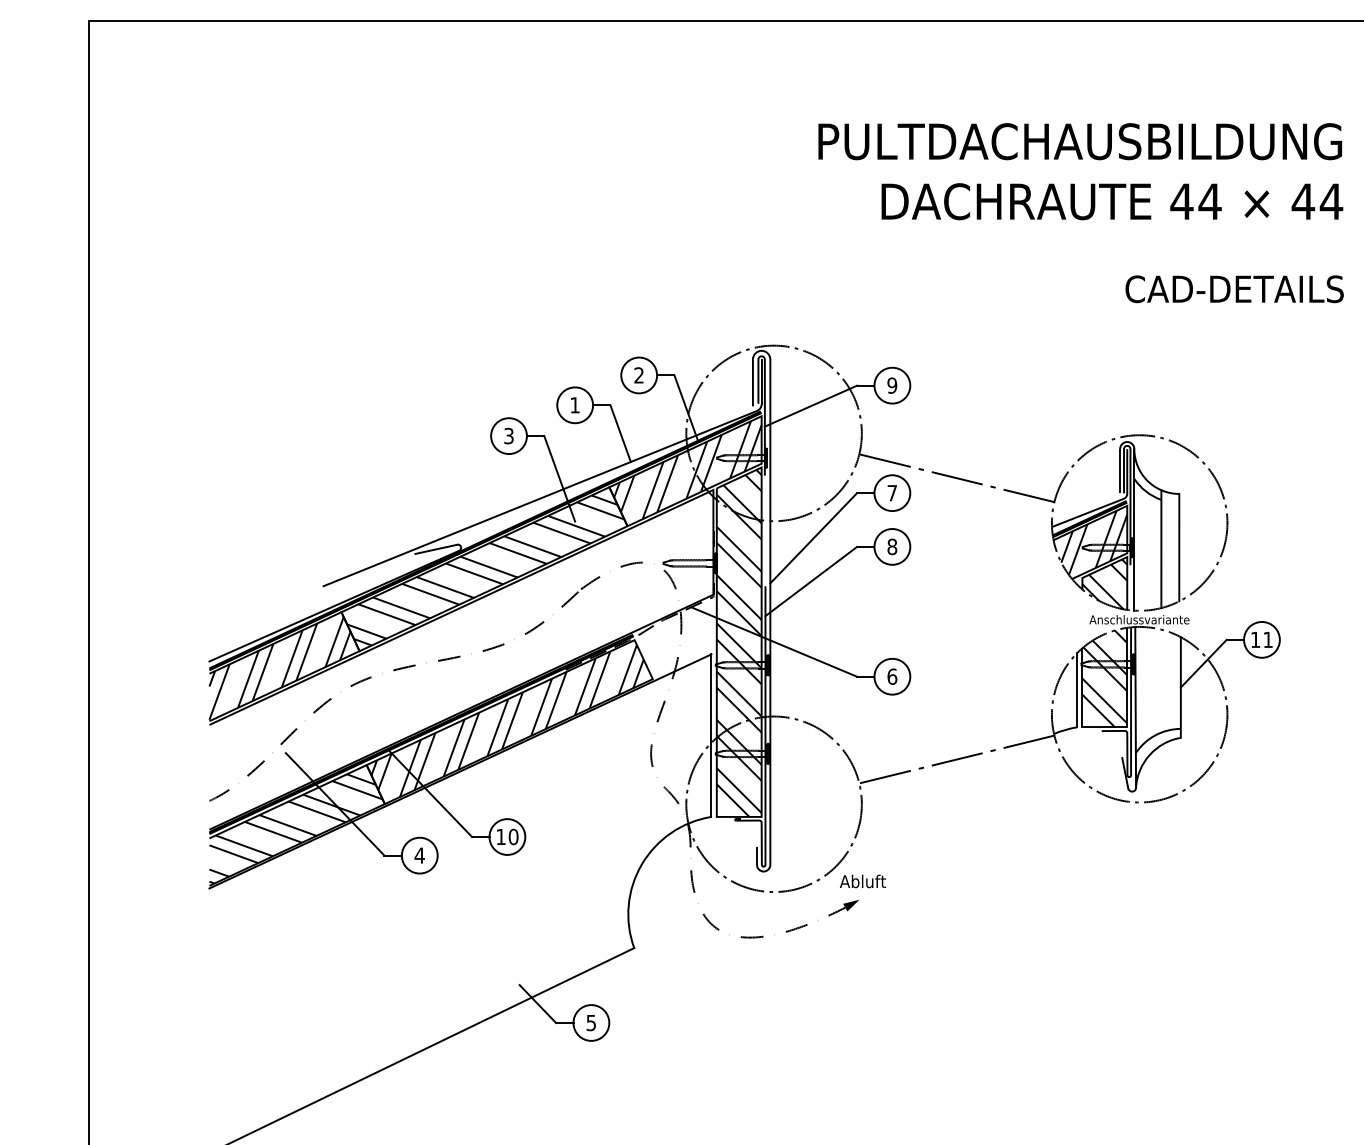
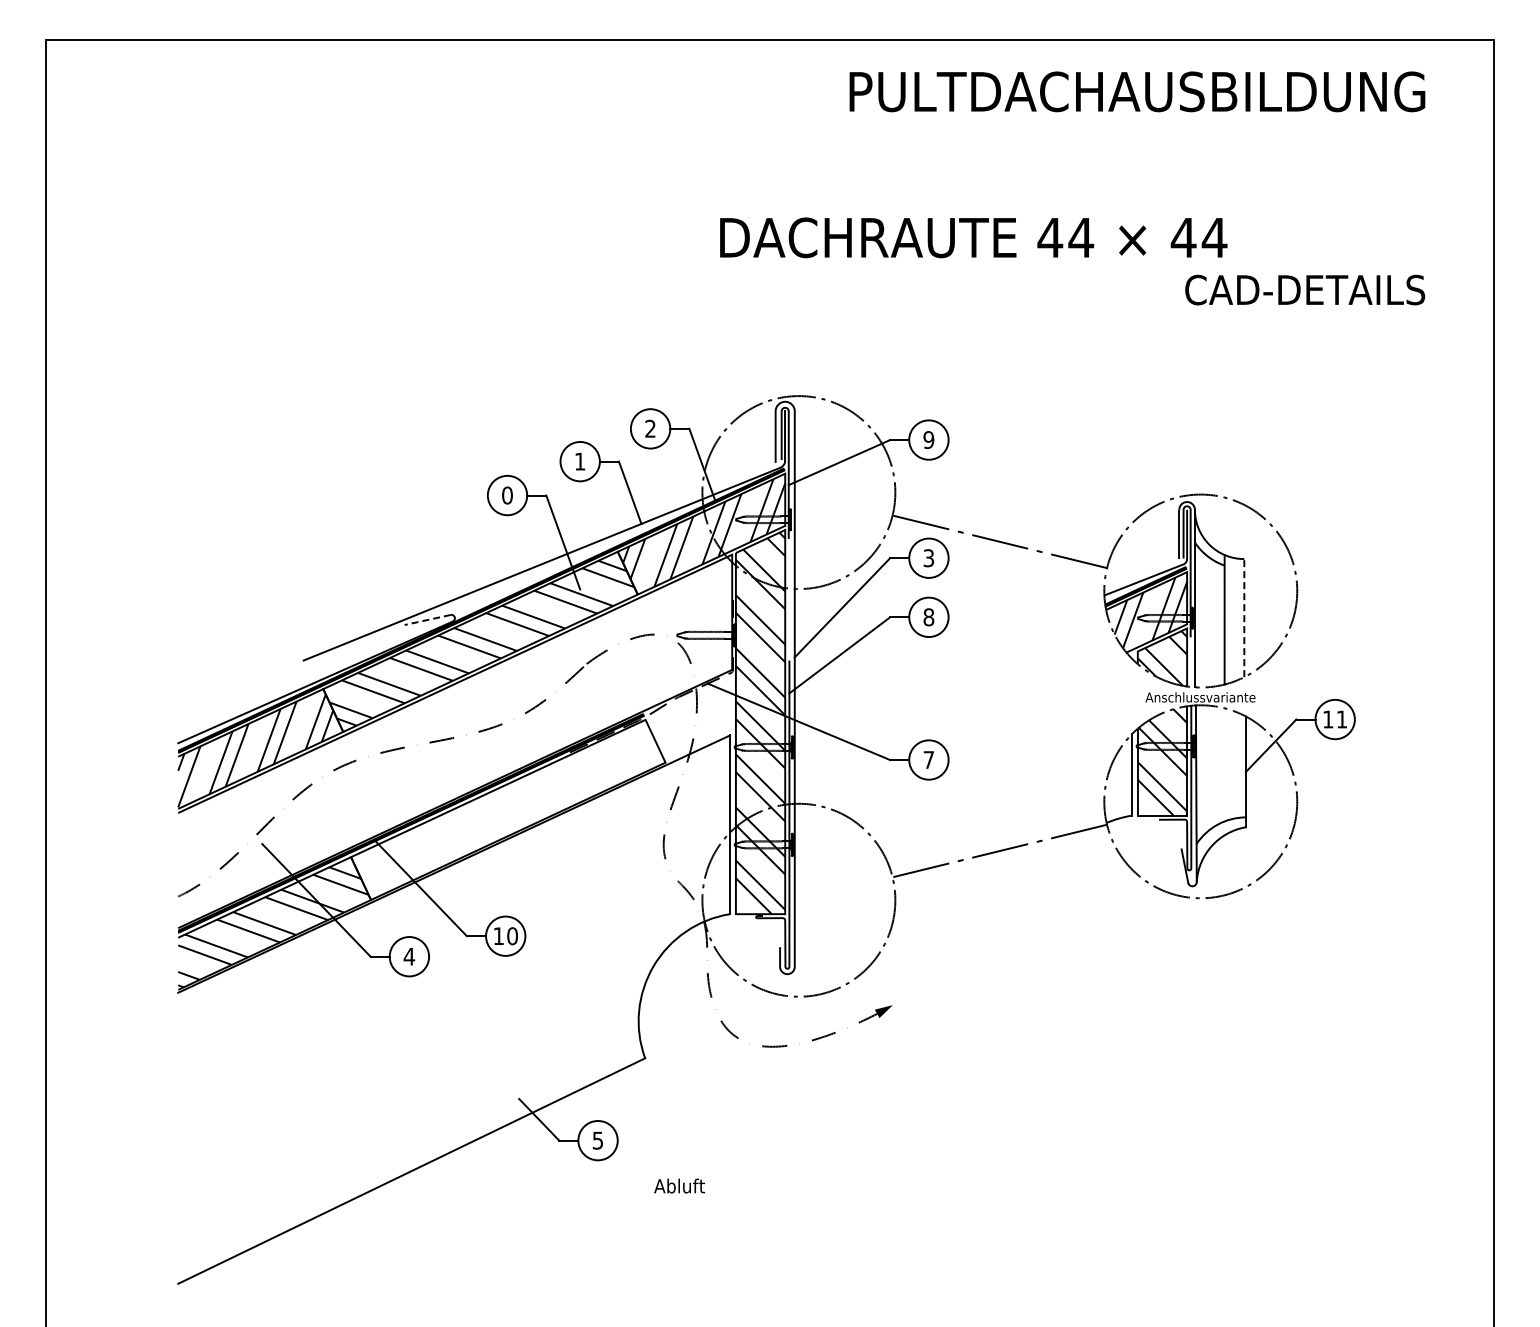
text: (1080, 141) -> (1137, 91), moved
text: (1112, 201) -> (973, 237), moved
text: (1234, 288) -> (1305, 289), moved
text: (509, 436) -> (507, 495), 3 -> 0
text: (891, 493) -> (928, 558), 7 -> 3
line: (1179, 547) -> (1244, 617), solid -> dashed
line: (436, 549) -> (427, 620), solid -> dashed
text: (891, 677) -> (928, 760), 6 -> 7
hatch: (507, 720) -> (505, 808), removed
text: (862, 880) -> (679, 1185), moved

